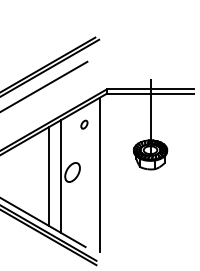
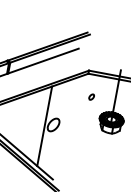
part: (84, 124) -> (91, 96), moved
line: (100, 174) -> (73, 130), removed
line: (48, 176) -> (36, 124), removed

